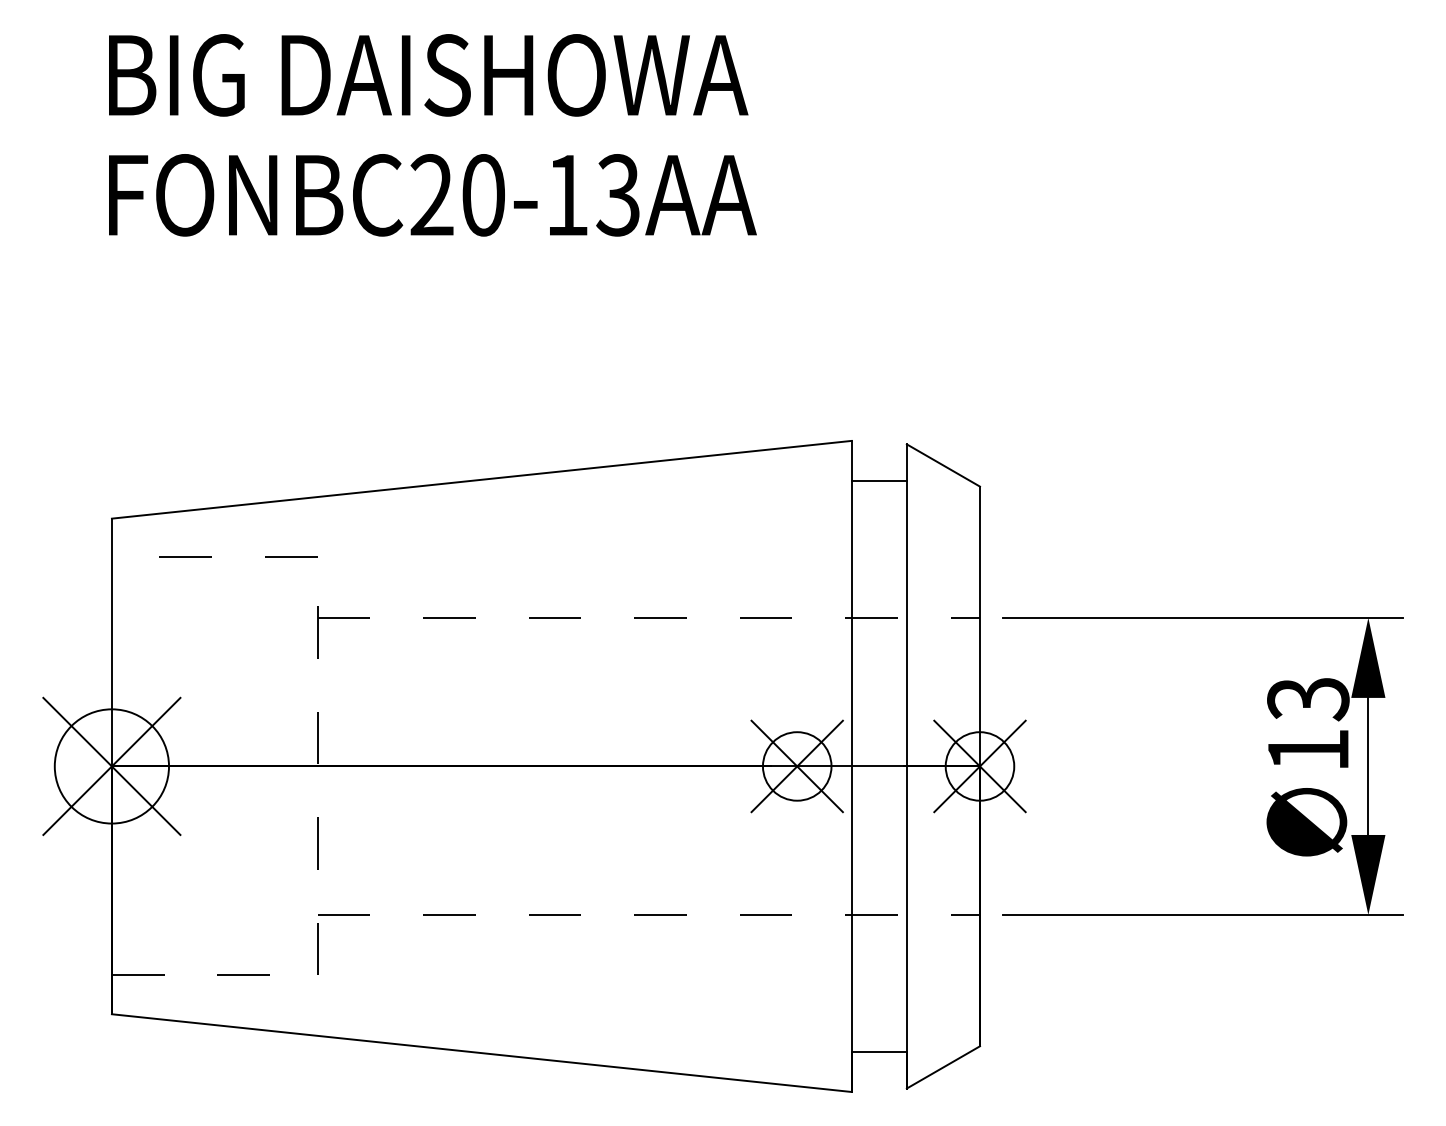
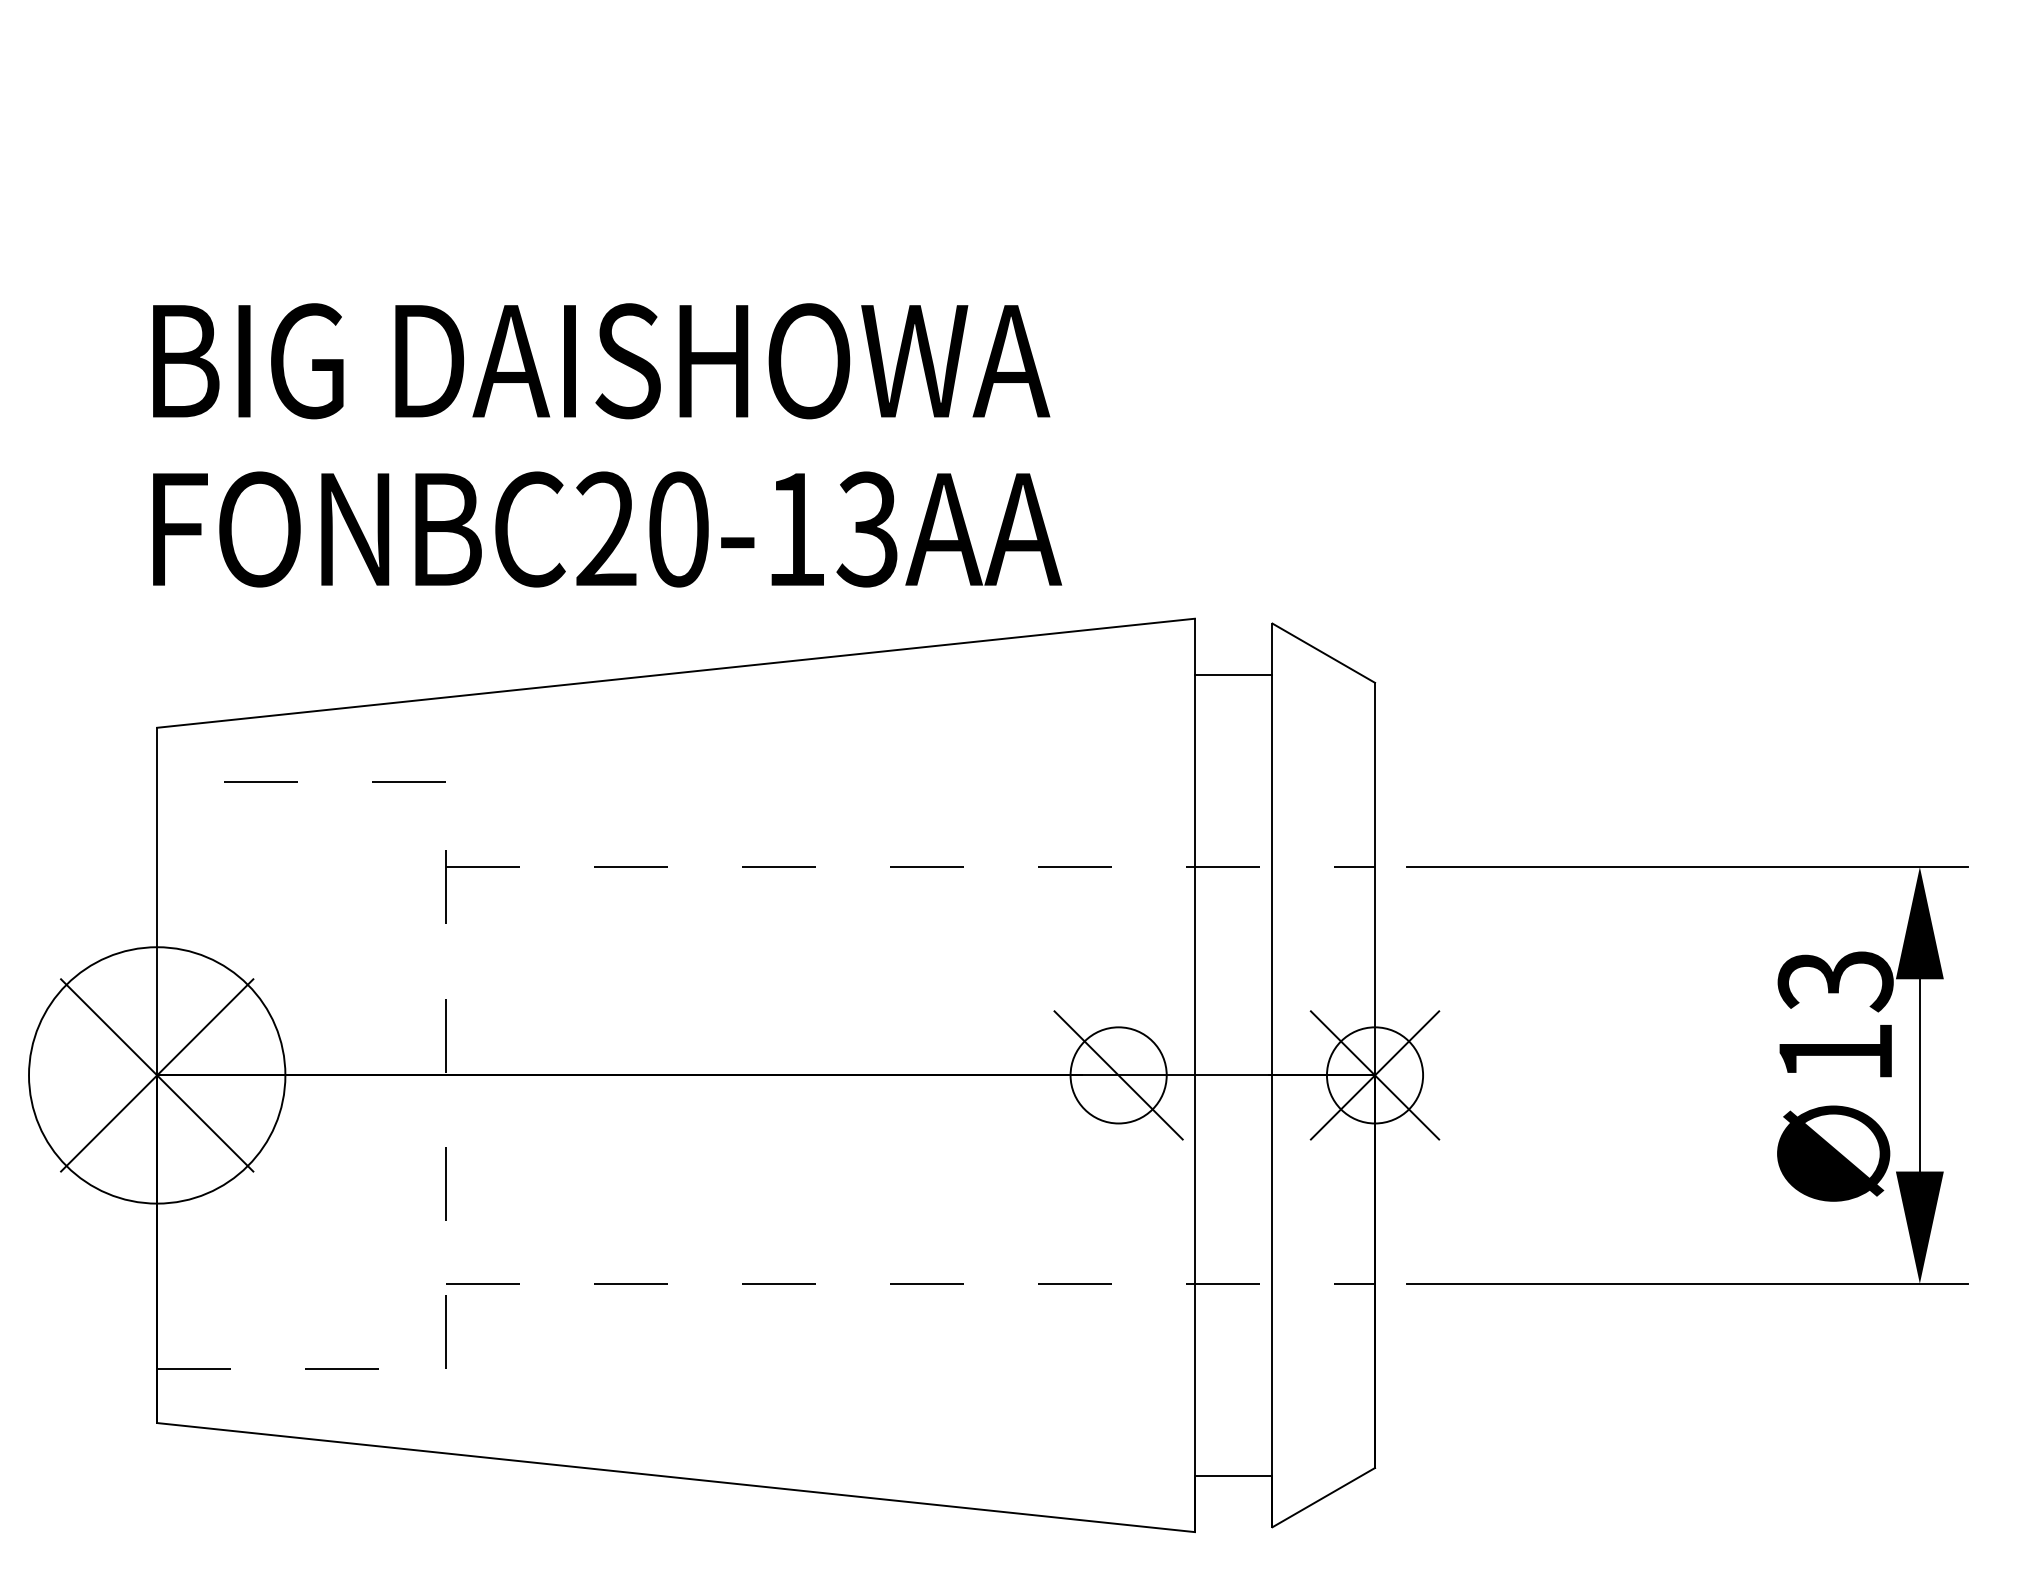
text: (432, 135) -> (606, 445), moved
circle: (111, 766) -> (156, 1075), size x1.6
line: (796, 766) -> (1117, 1075), removed

